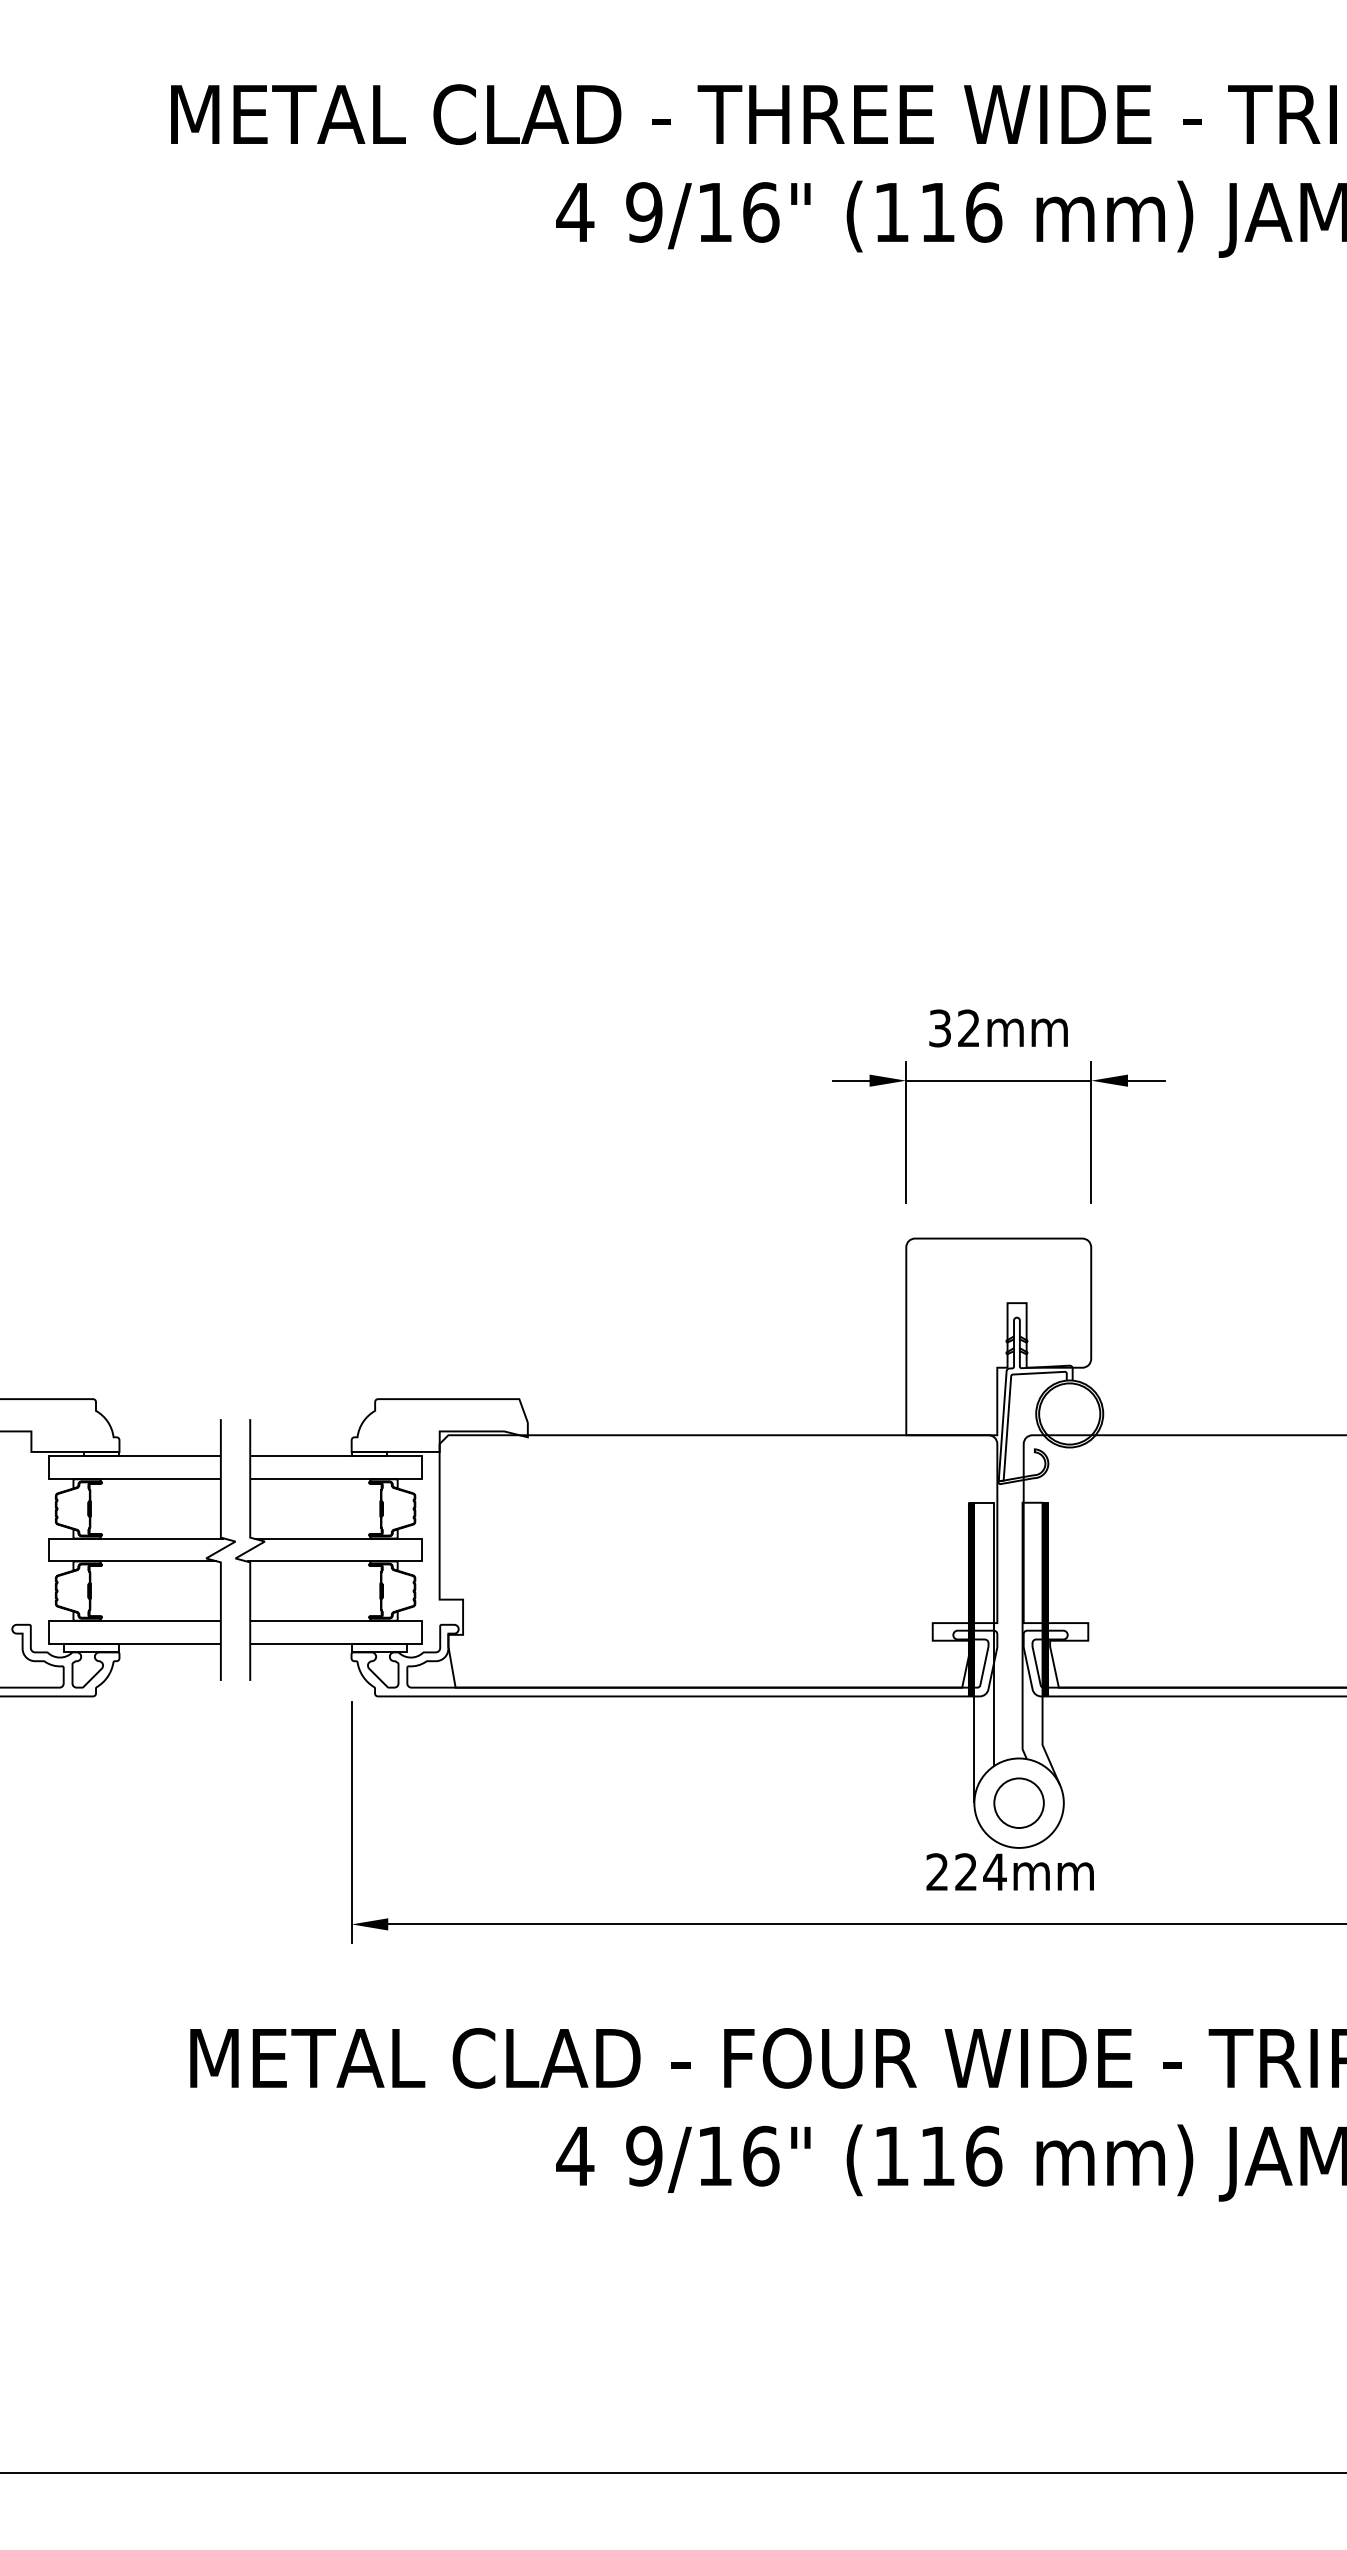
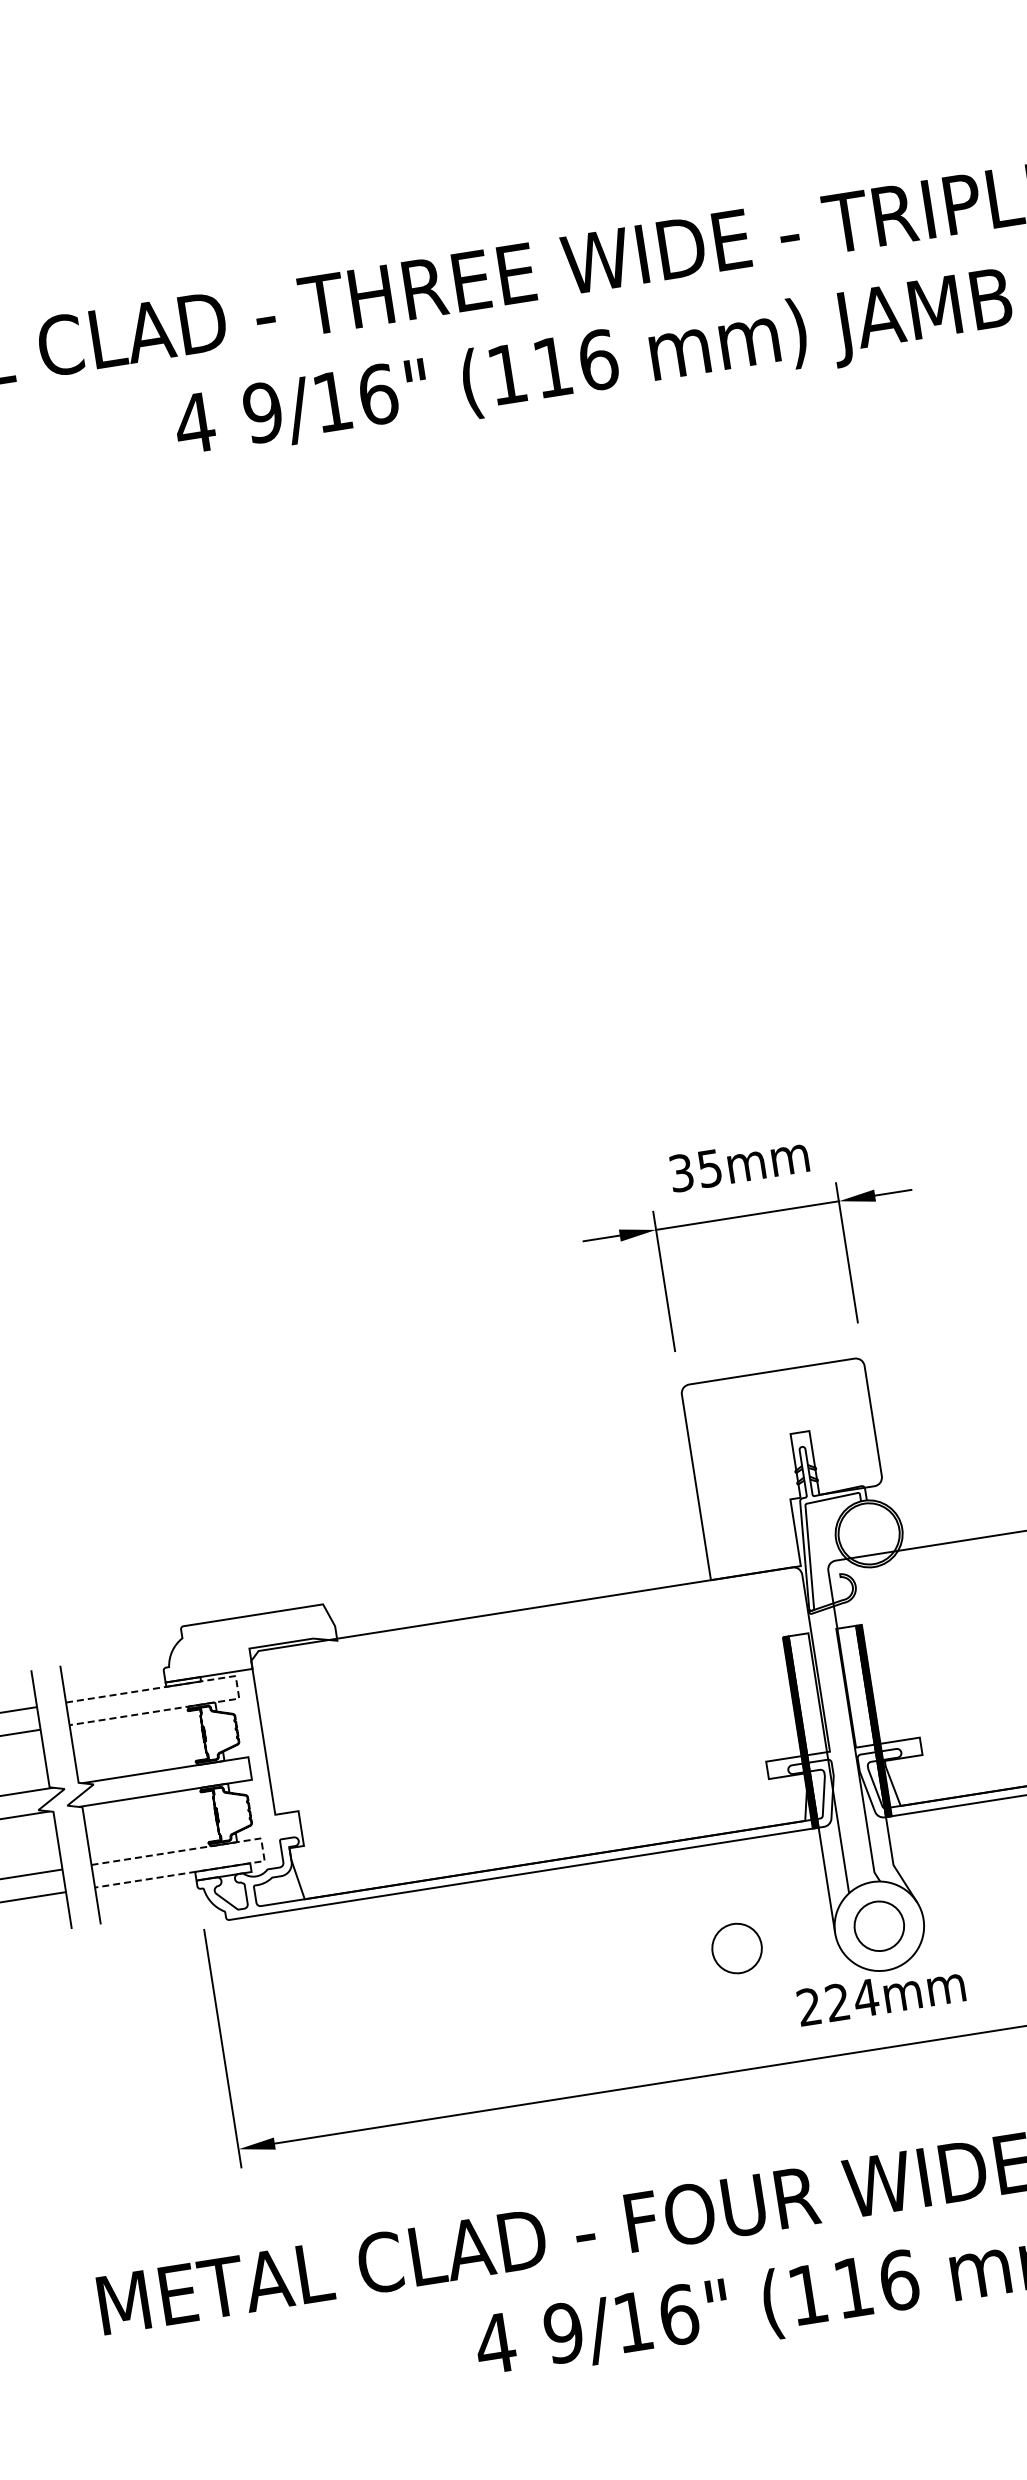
text: (968, 1028) -> (709, 1168), 32mm -> 35mm
line: (421, 1468) -> (237, 1688), solid -> dashed
line: (421, 1632) -> (262, 1850), solid -> dashed
circle: (874, 1802) -> (736, 1947), added

